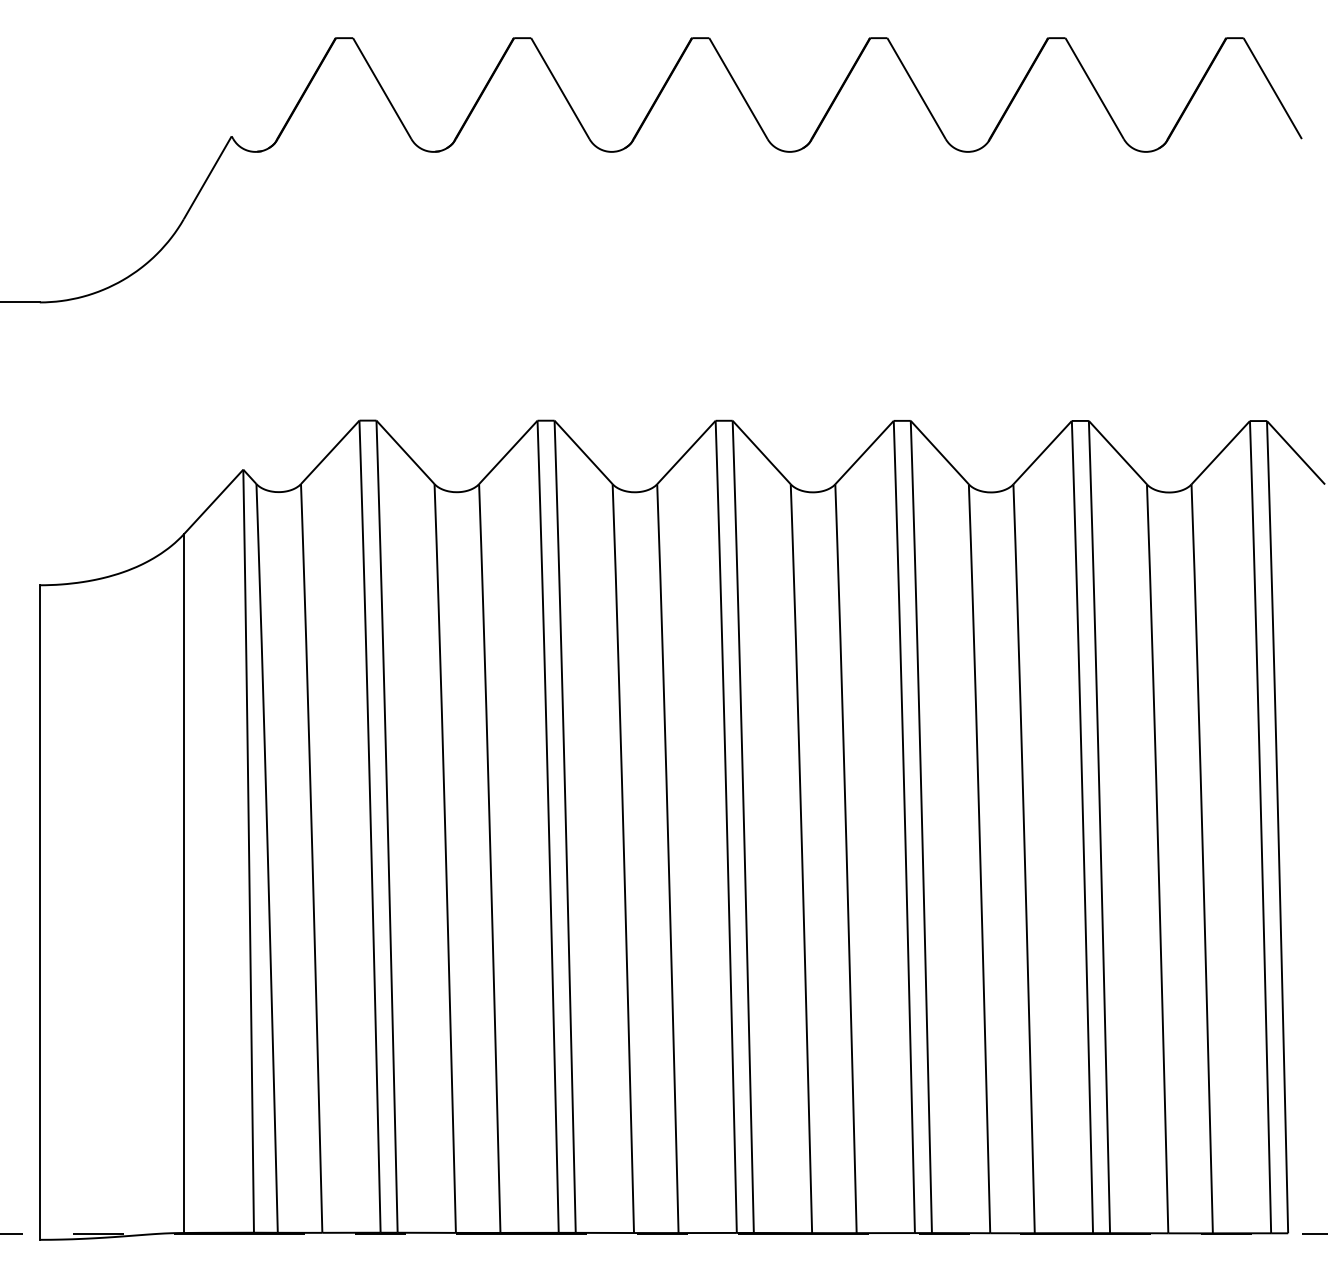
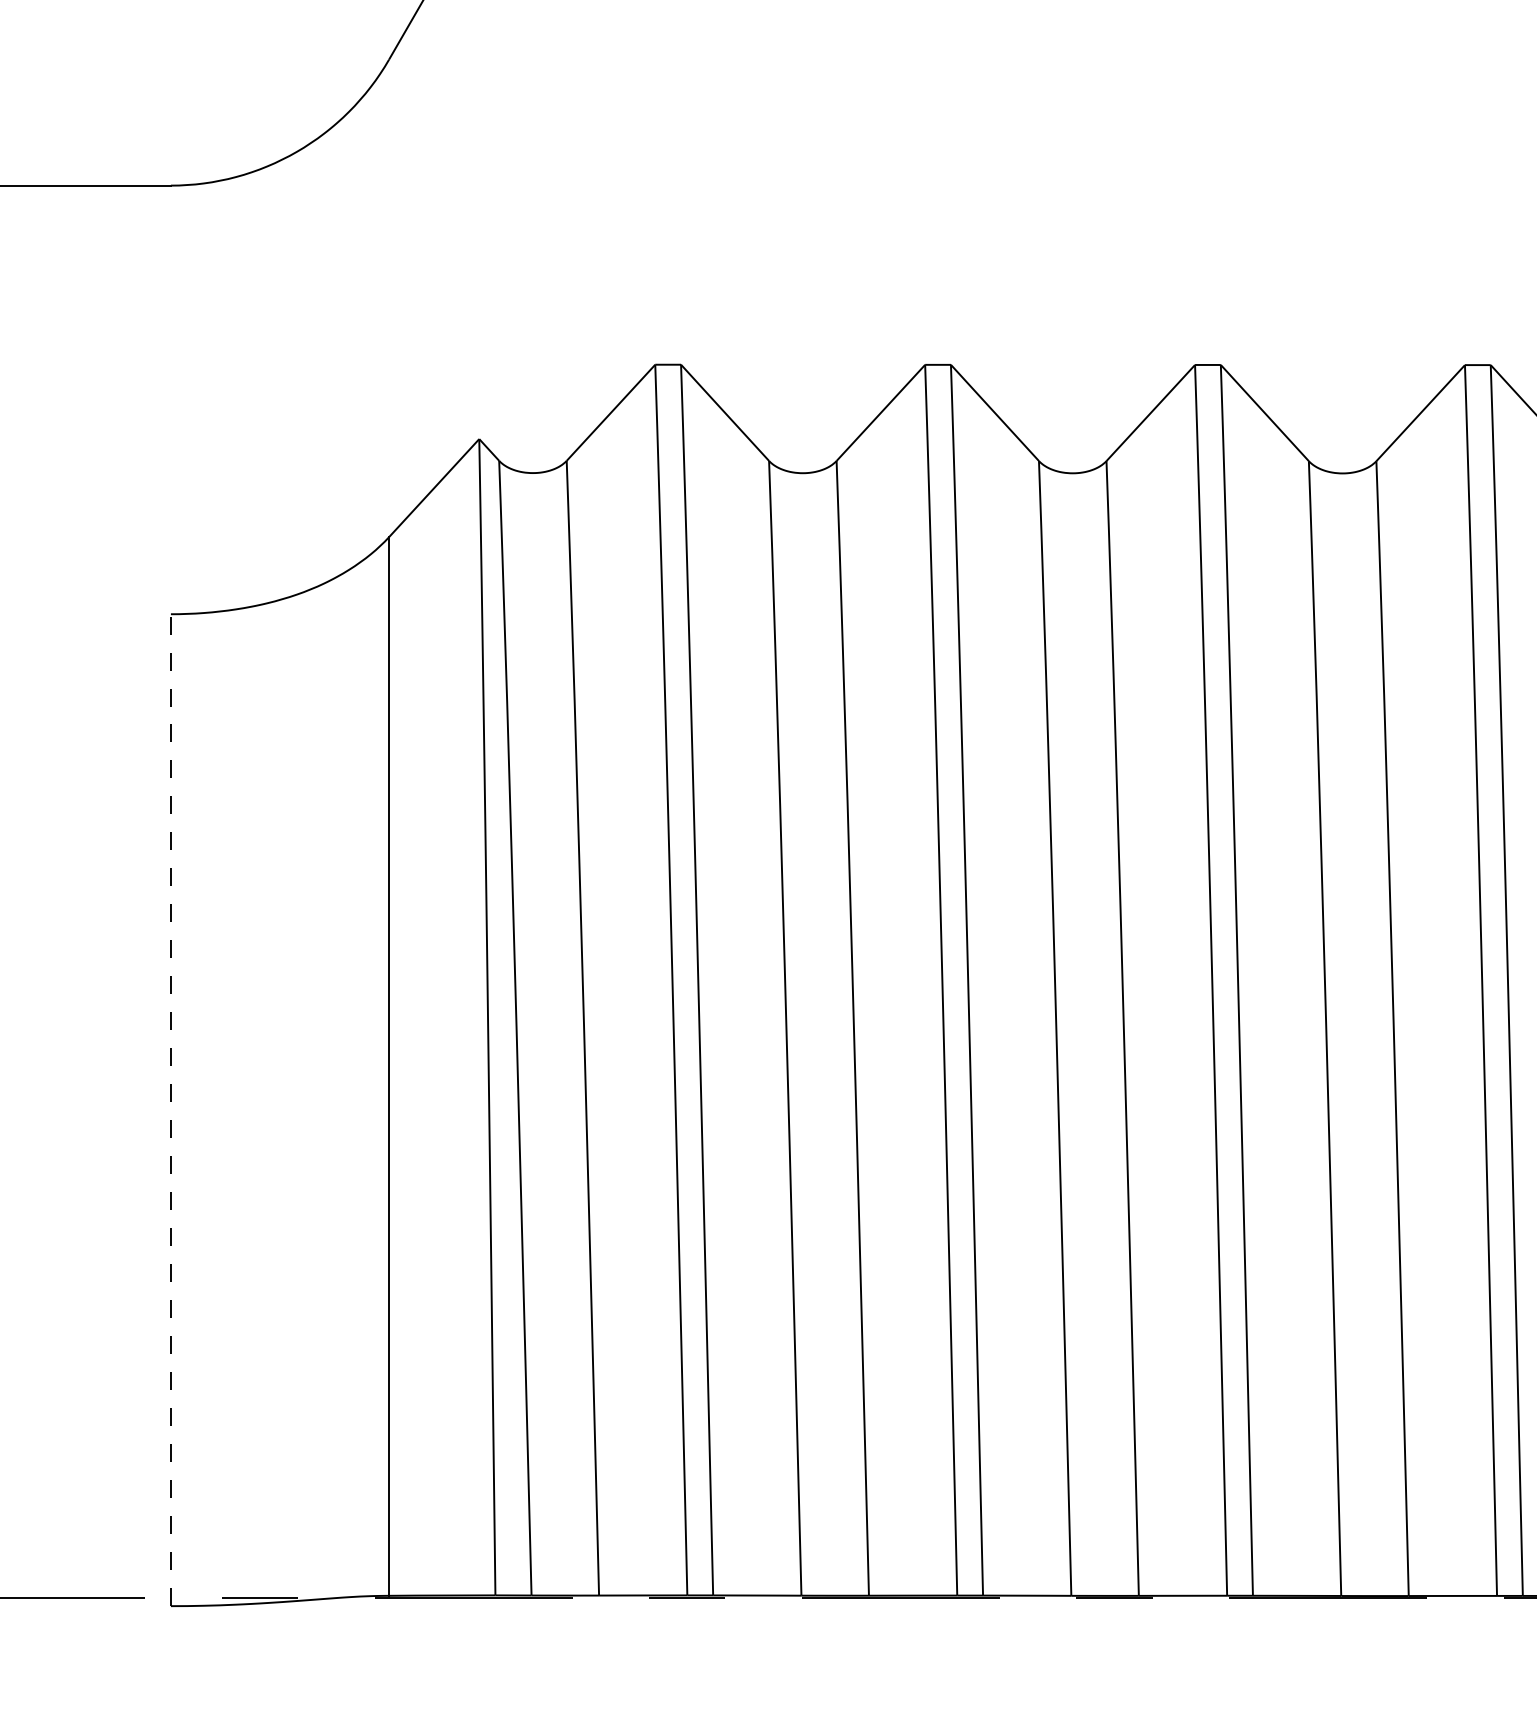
line: (39, 912) -> (170, 1110), solid -> dashed

